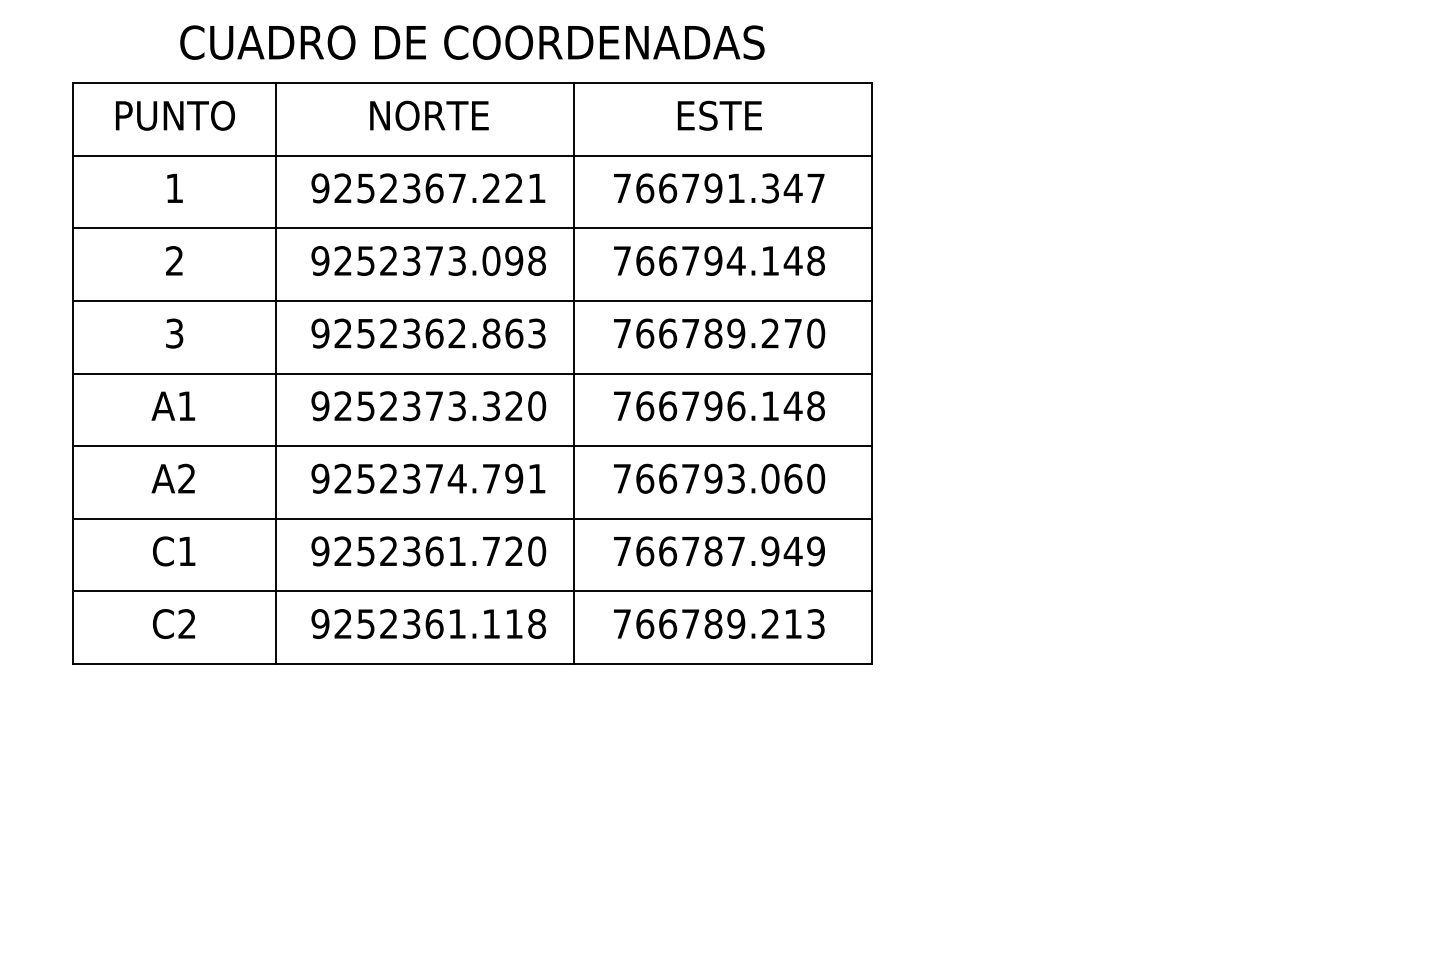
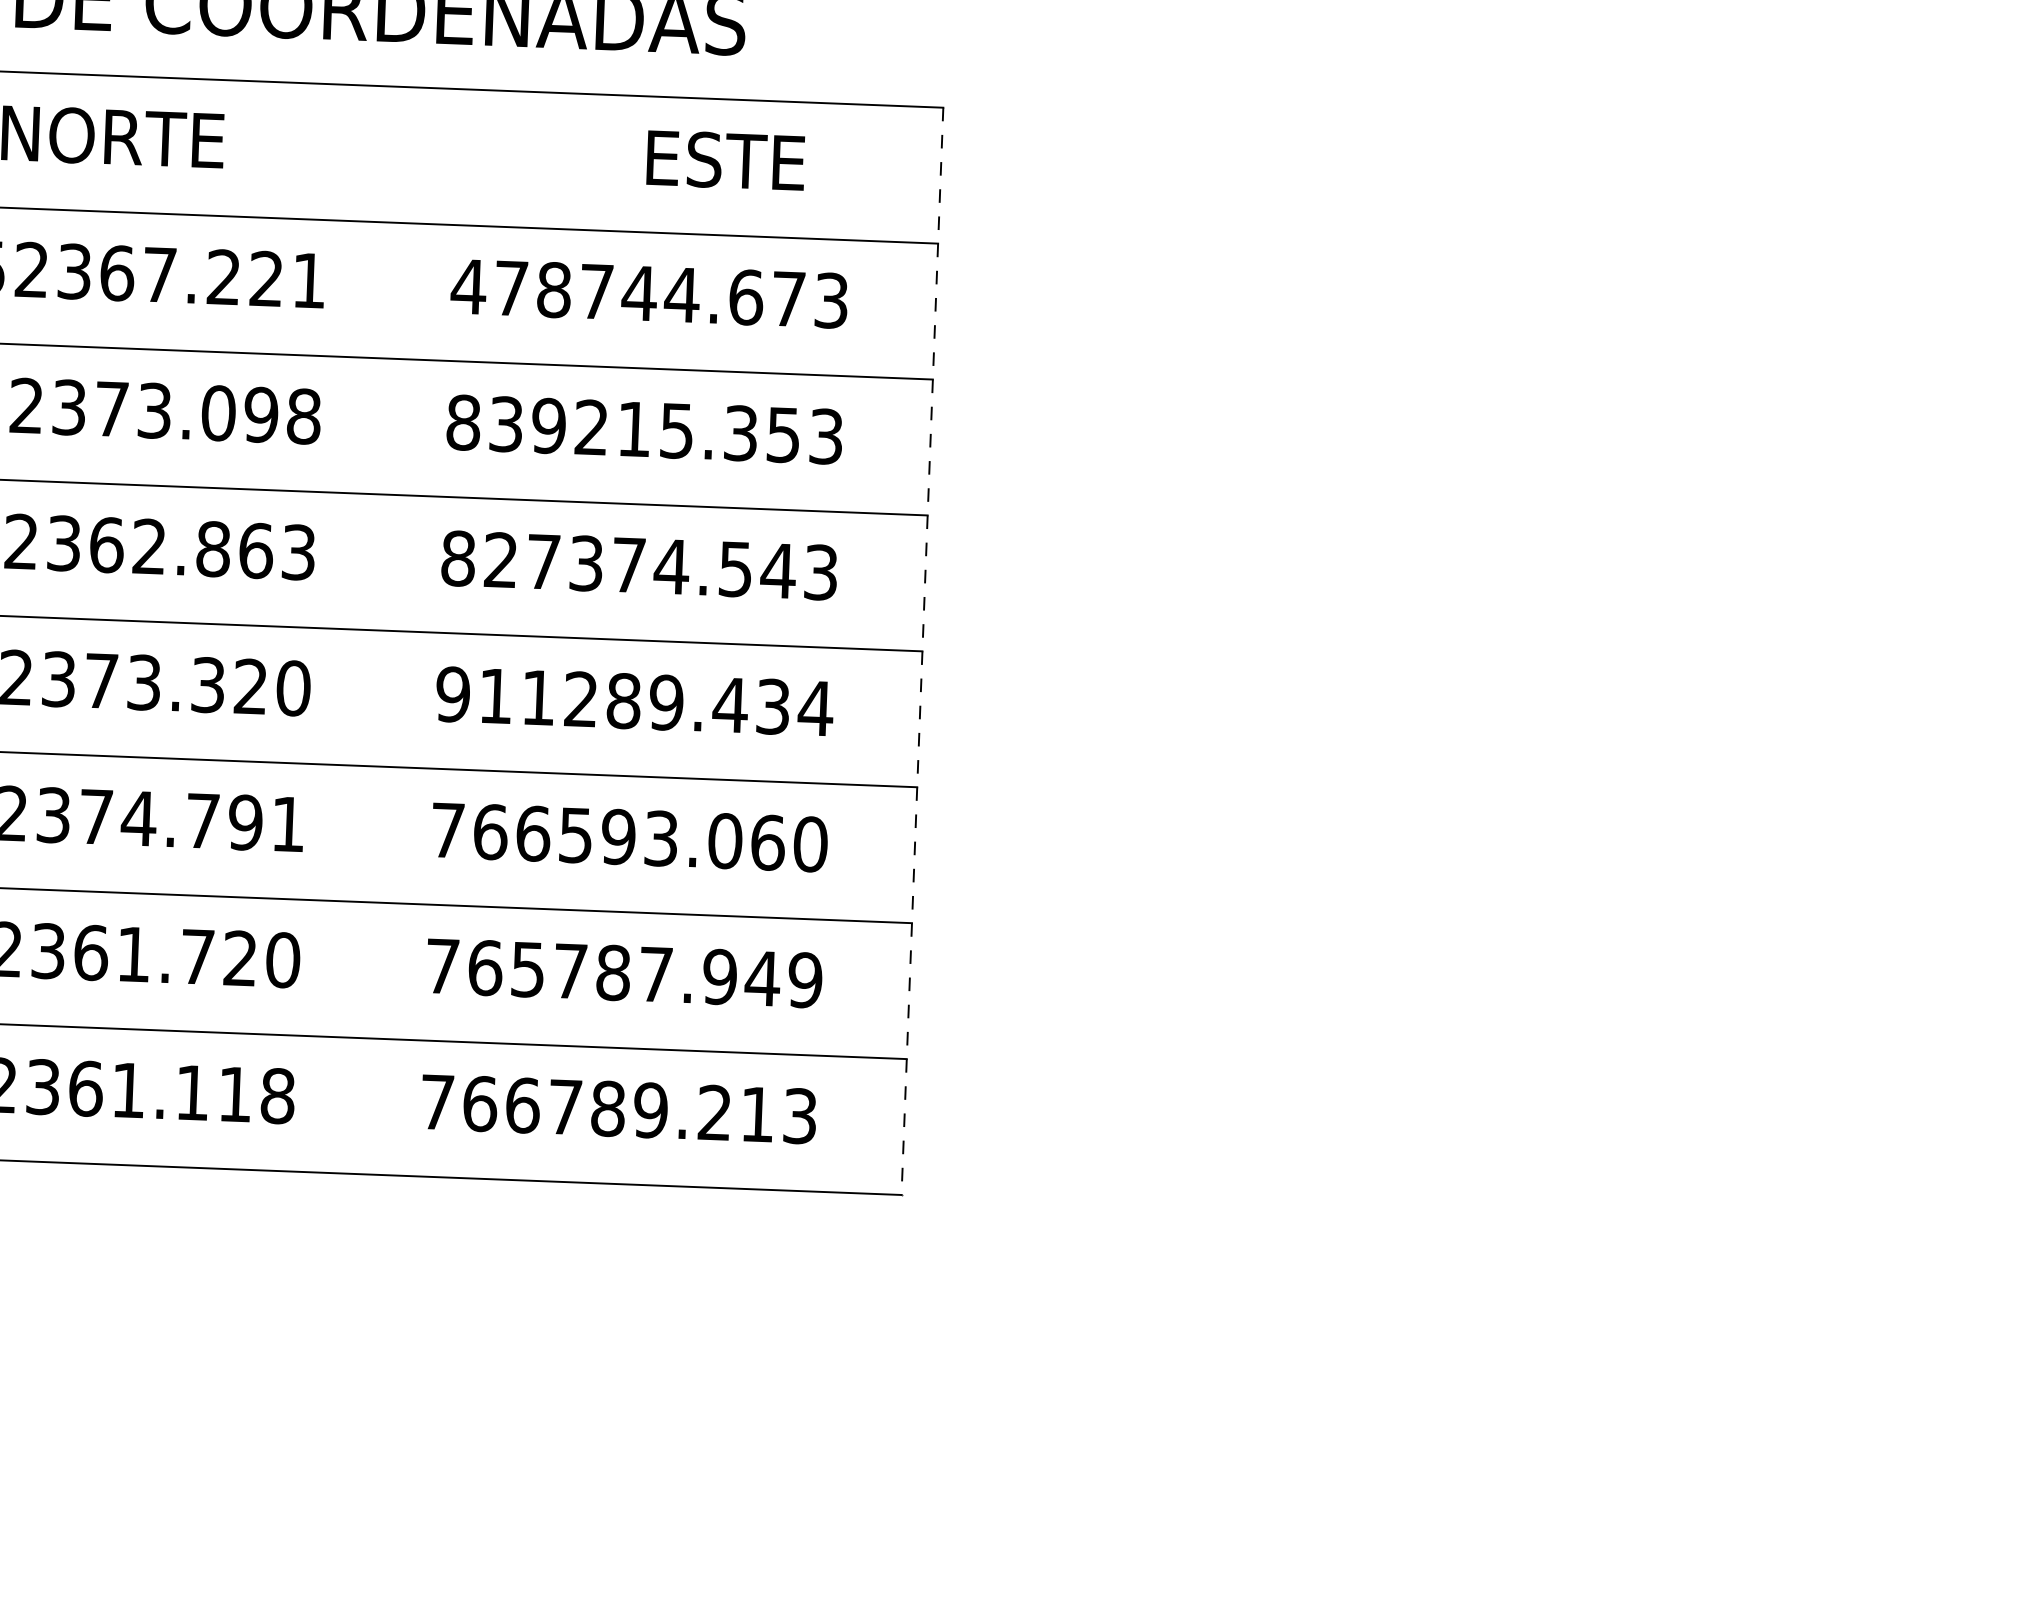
text: (719, 115) -> (725, 160), moved
text: (718, 188) -> (648, 293), 766791.347 -> 478744.673
text: (719, 260) -> (645, 428), 766794.148 -> 839215.353
text: (719, 333) -> (640, 565), 766789.270 -> 827374.543
line: (574, 373) -> (366, 629), removed
line: (871, 374) -> (921, 653), solid -> dashed
text: (719, 406) -> (635, 702), 766796.148 -> 911289.434
text: (690, 478) -> (575, 834), 766793.060 -> 766593.060
text: (668, 551) -> (529, 969), 766787.949 -> 765787.949

